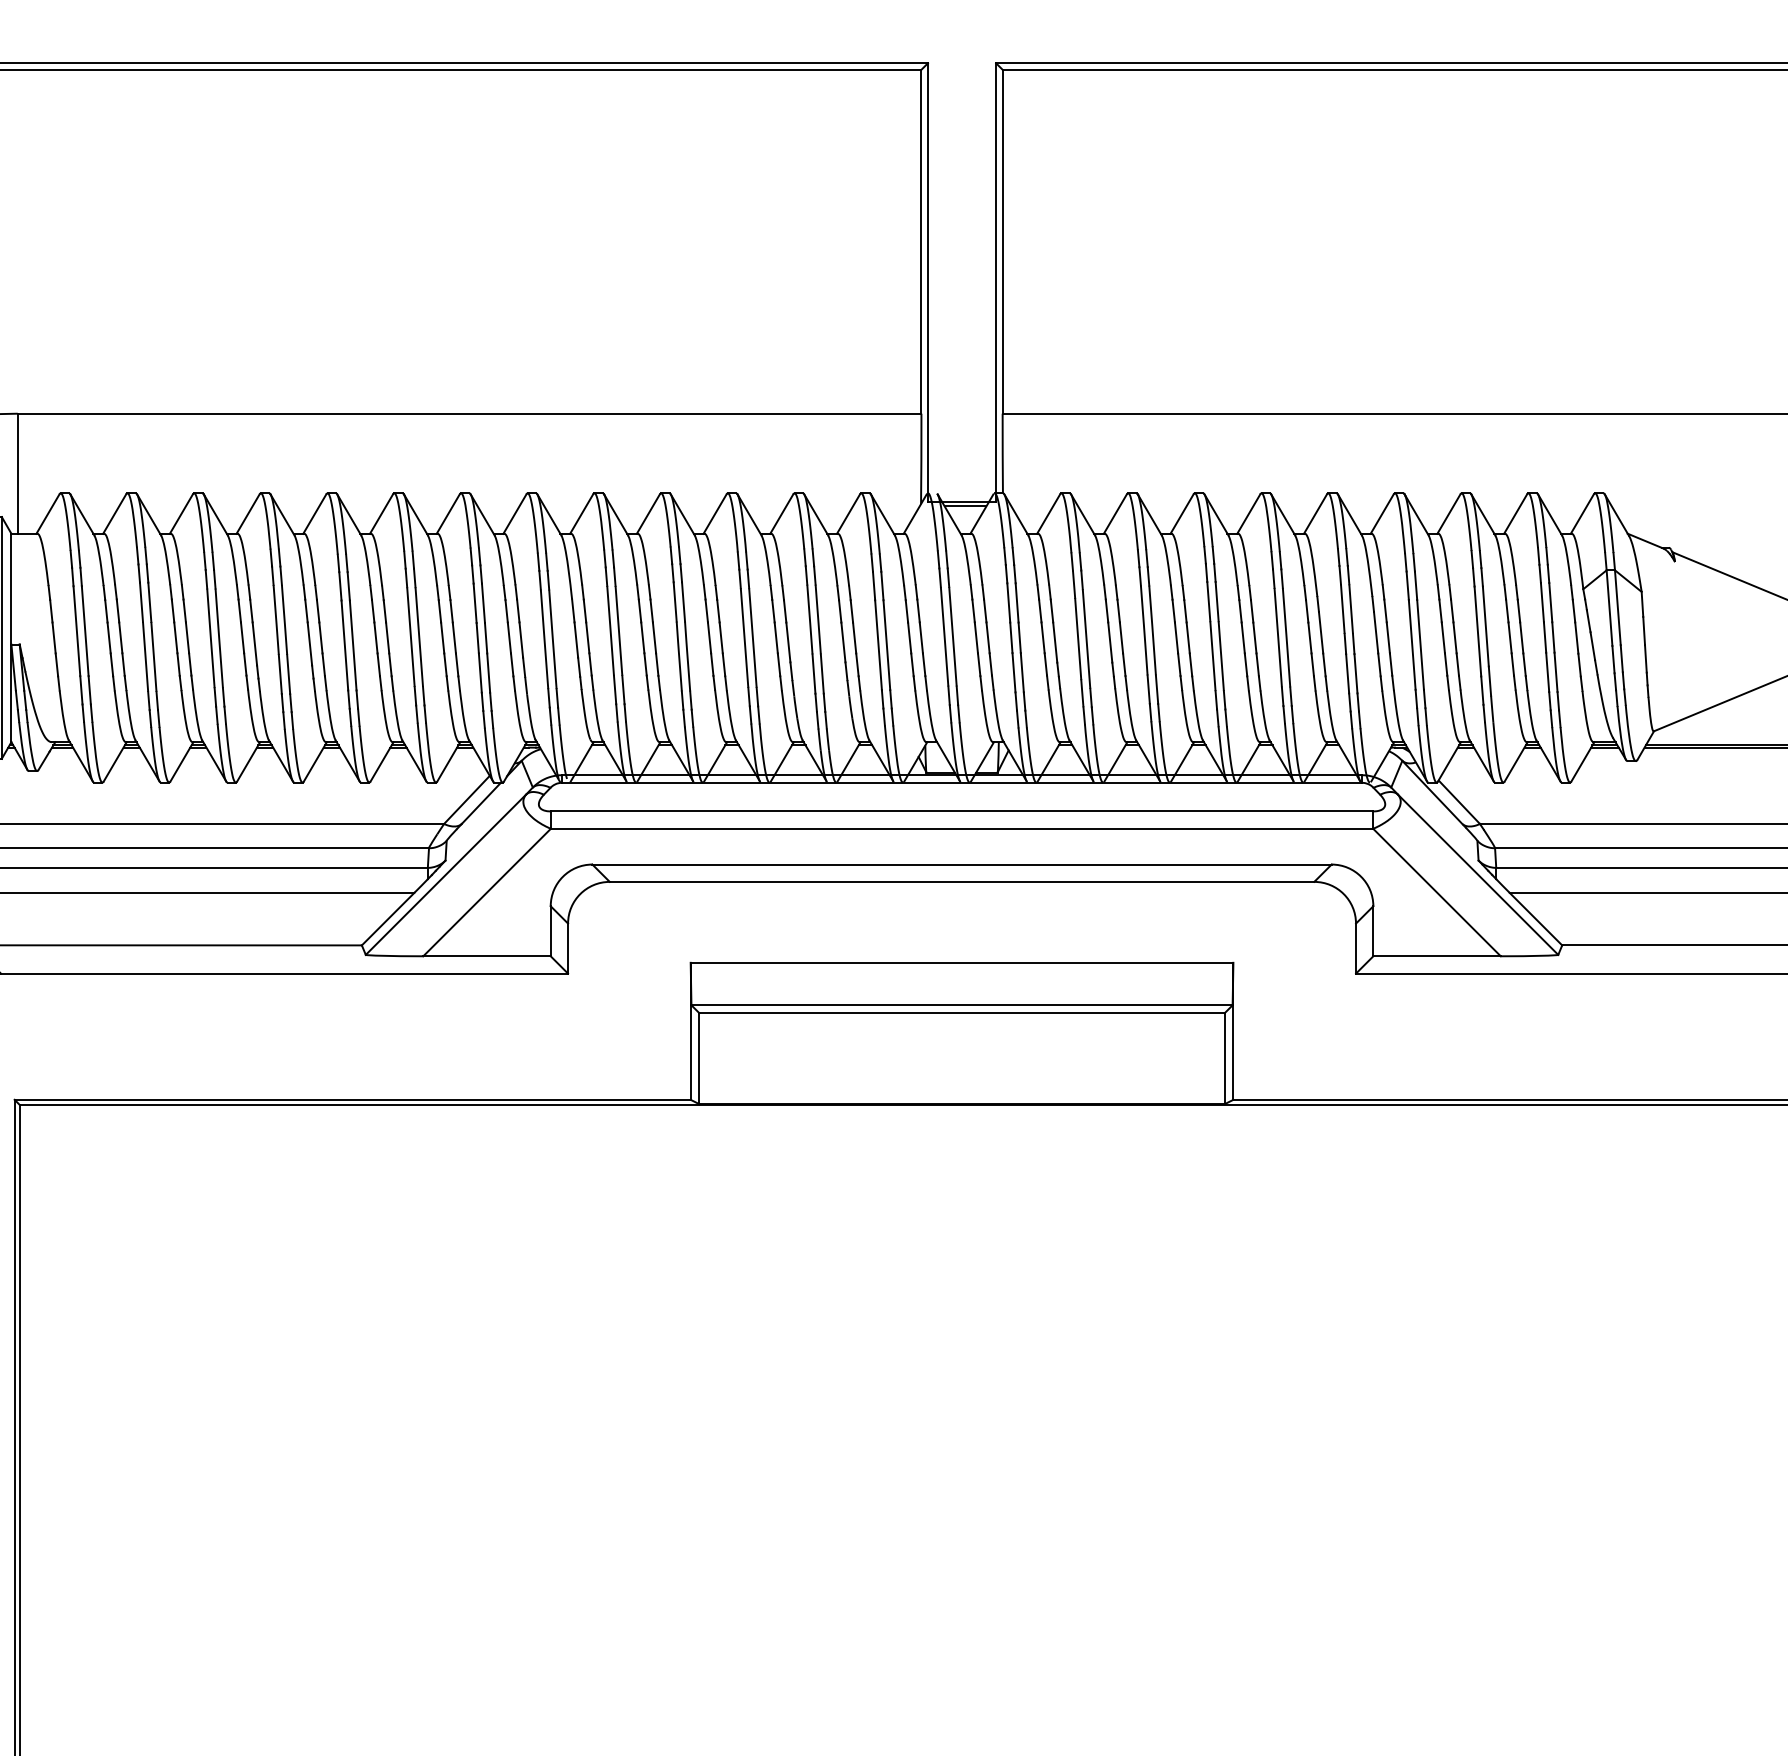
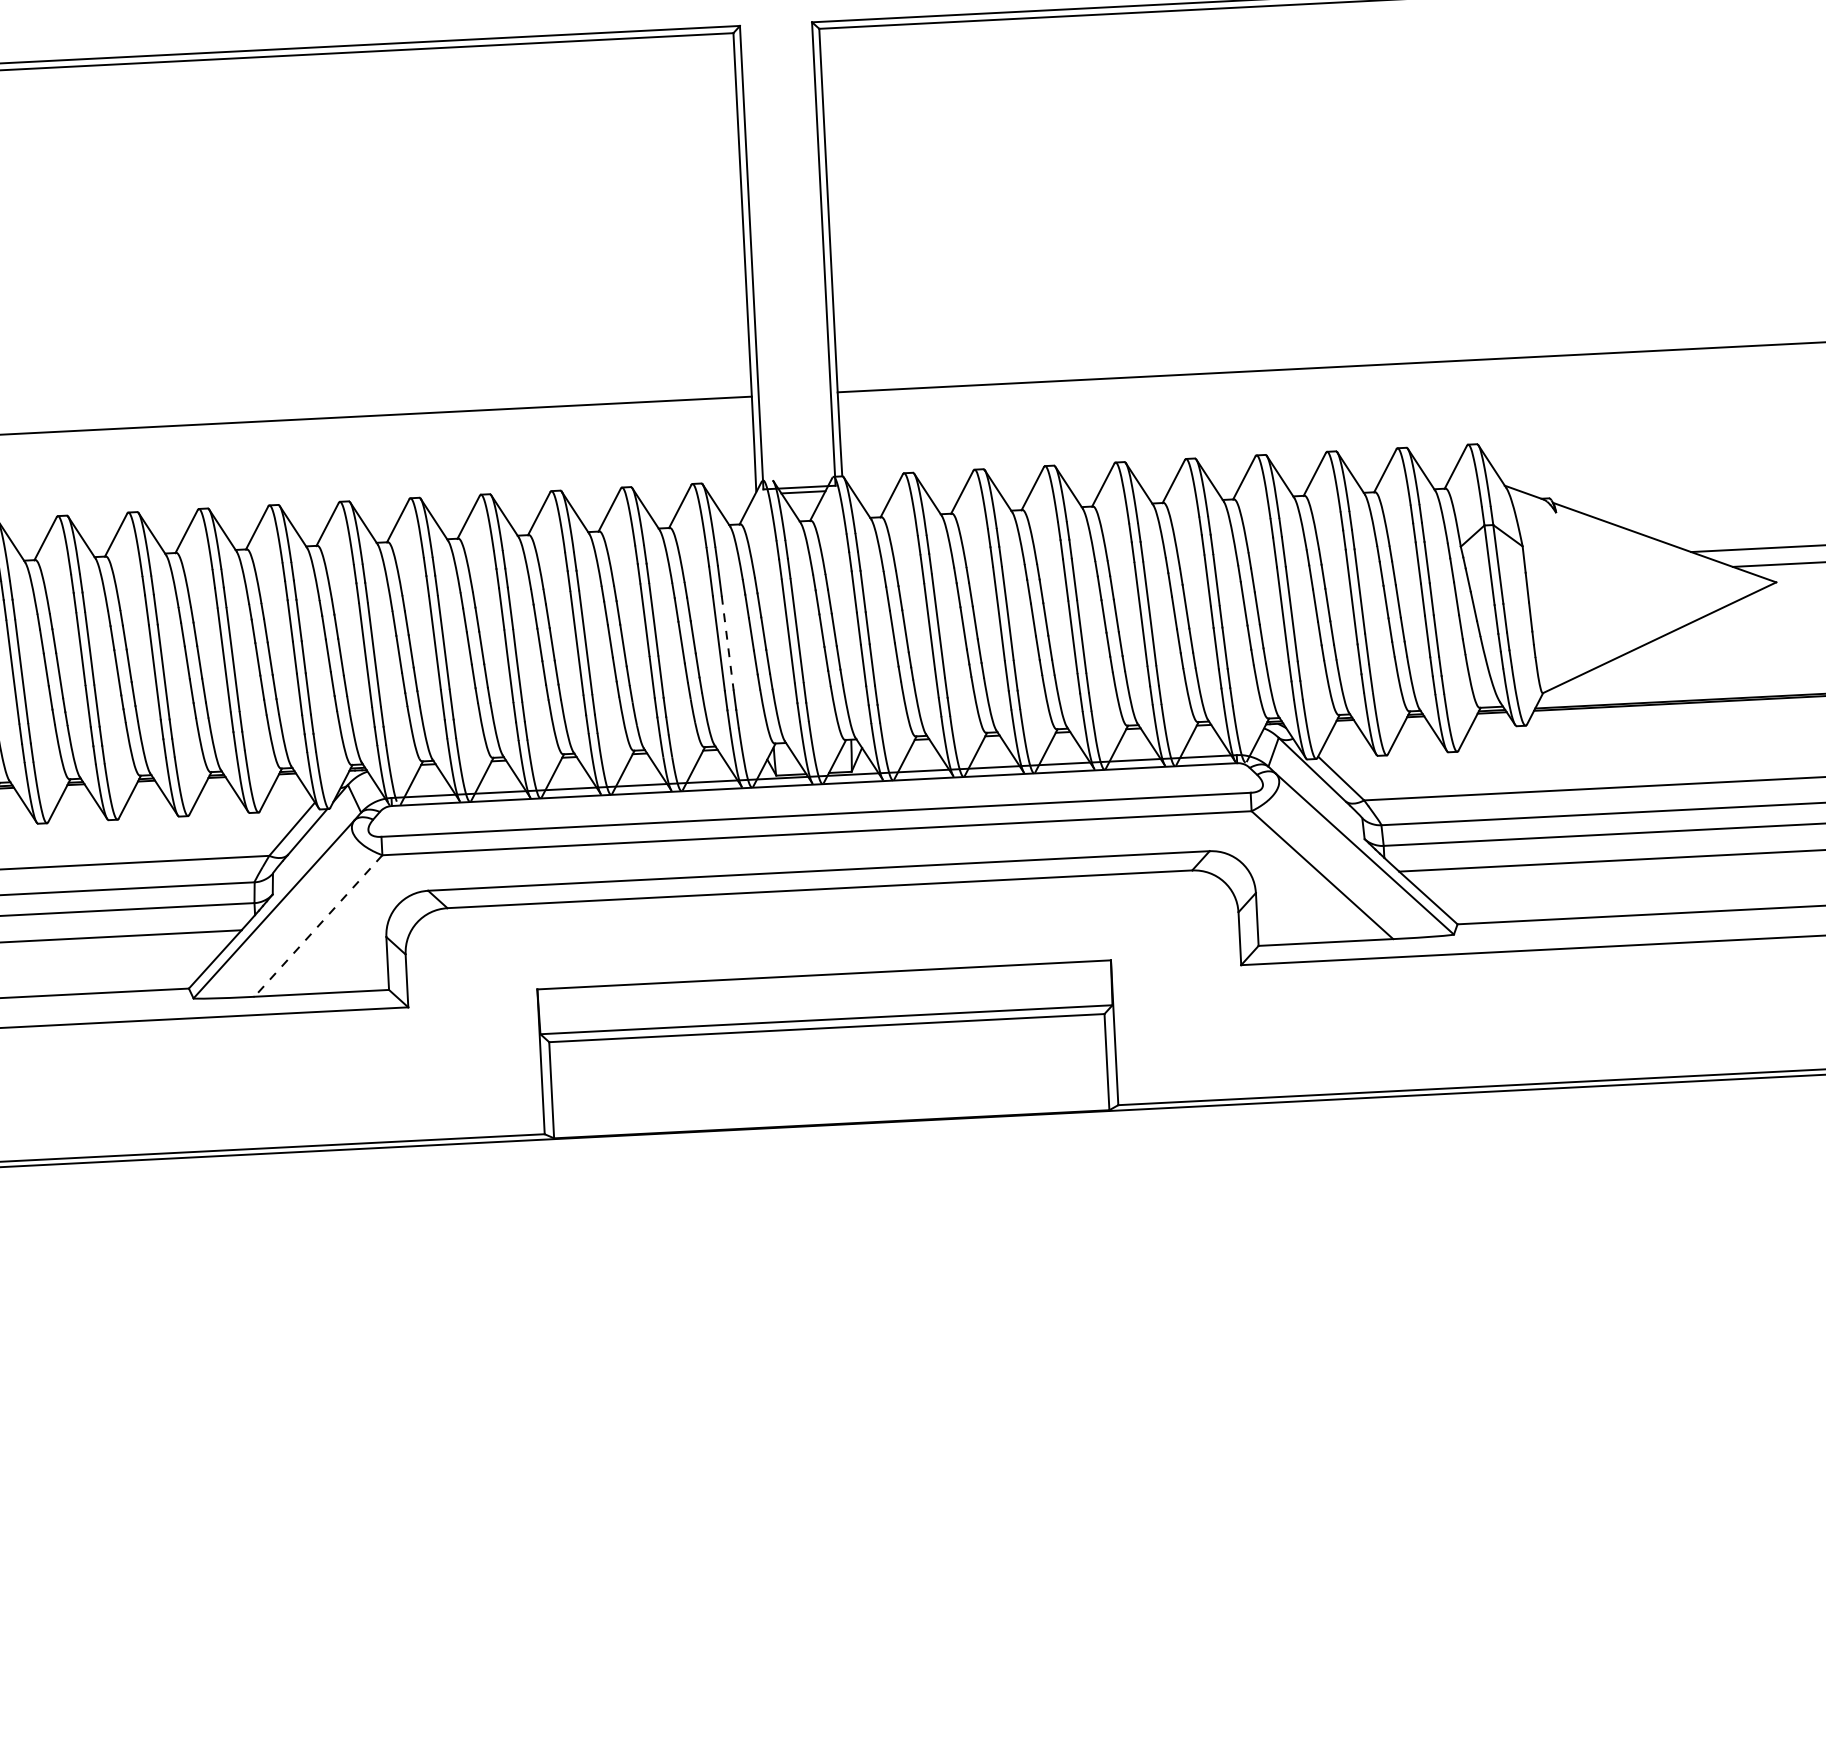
line: (886, 645) -> (727, 643), solid -> dashed
line: (486, 892) -> (317, 926), solid -> dashed

